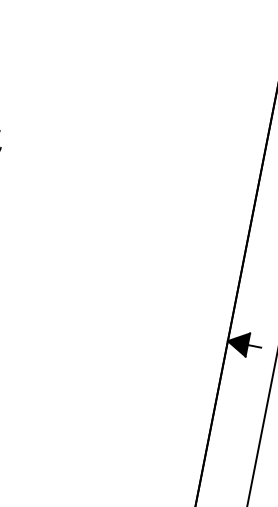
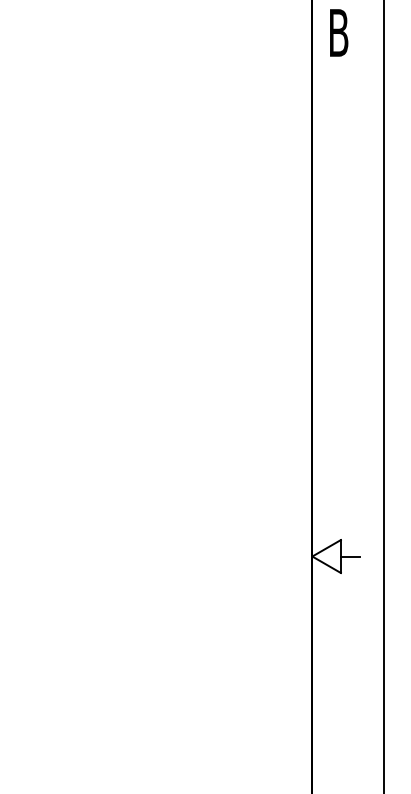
fill: (237, 343) -> (326, 556), removed

